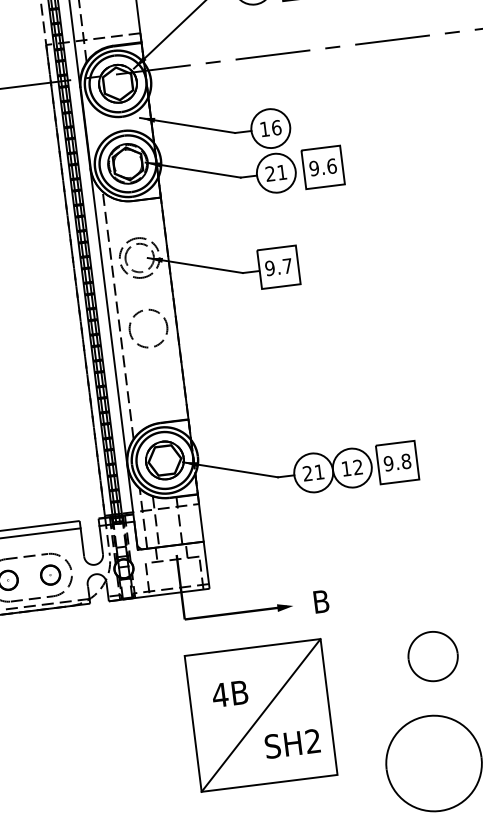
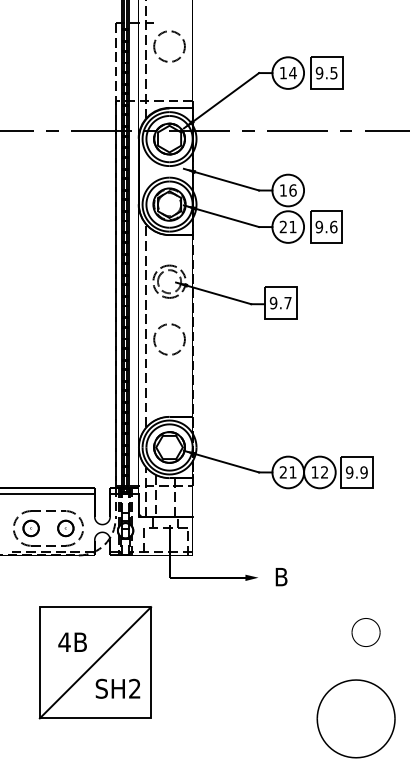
text: (405, 461) -> (363, 472), 9.8 -> 9.9
part: (432, 656) -> (365, 632), size x0.7
part: (261, 715) -> (95, 662), moved

